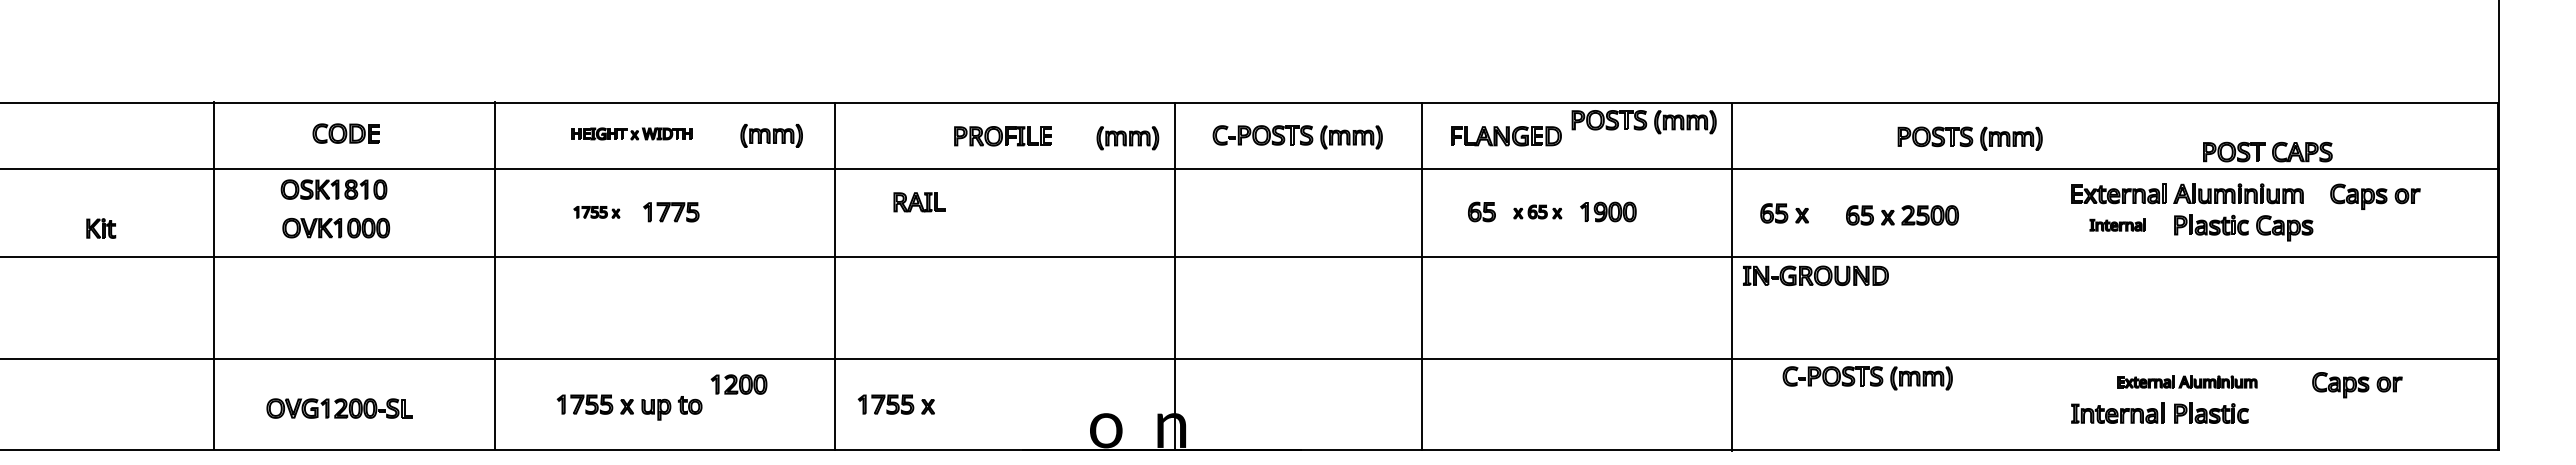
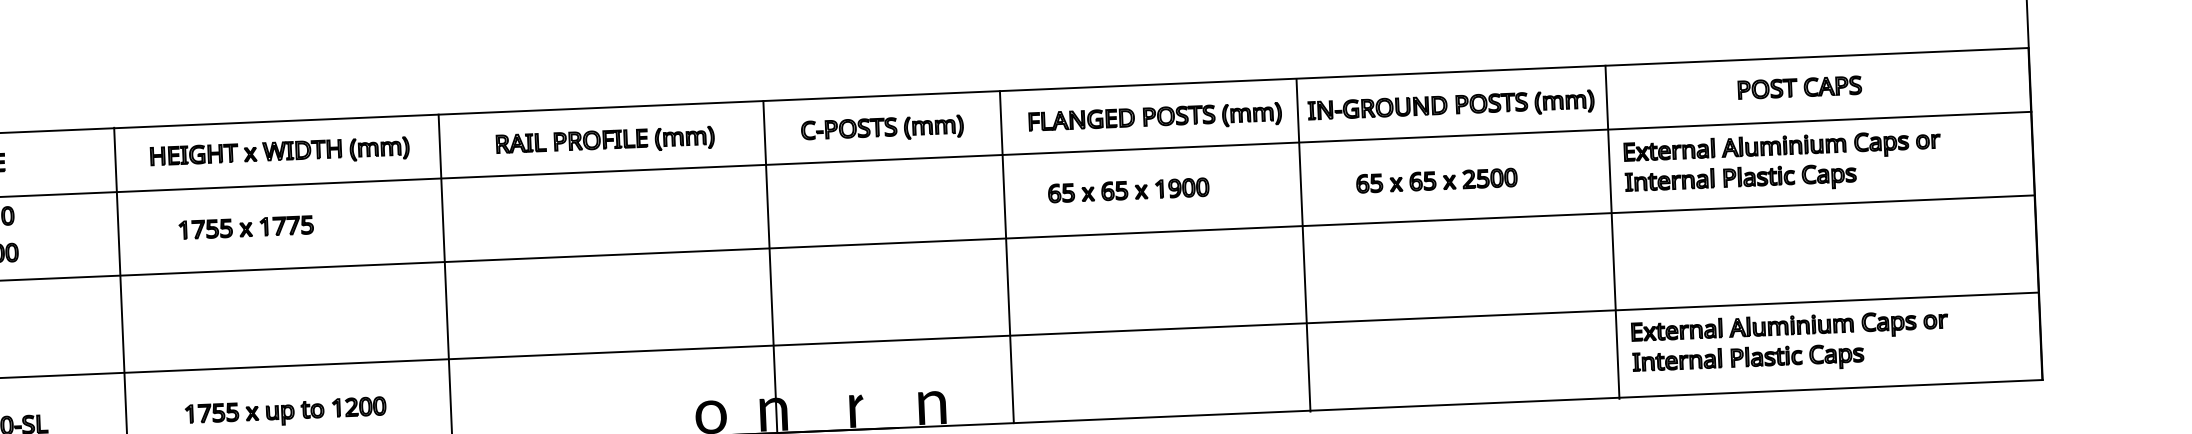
part: (1643, 122) -> (1211, 116), moved
part: (631, 133) -> (245, 152), size x1.67
part: (1127, 138) -> (684, 138), moved
part: (2267, 151) -> (1799, 87), moved
part: (2375, 196) -> (1897, 143), moved
part: (919, 202) -> (520, 143), moved
part: (1537, 211) -> (1114, 190), size x1.43
part: (596, 212) -> (215, 229), size x1.67
part: (1784, 213) -> (1379, 183), moved
part: (2117, 224) -> (1669, 179), size x1.67
part: (1815, 275) -> (1377, 107), moved
line: (2055, 276) -> (1612, 231), added
part: (1867, 378) -> (1436, 336), removed
part: (2187, 381) -> (1742, 326), size x1.67
part: (738, 384) -> (358, 406), moved
part: (895, 404) -> (508, 400), removed
part: (2284, 416) -> (1836, 356), added
fill: (1258, 430) -> (856, 410), added
fill: (1337, 430) -> (932, 407), added

